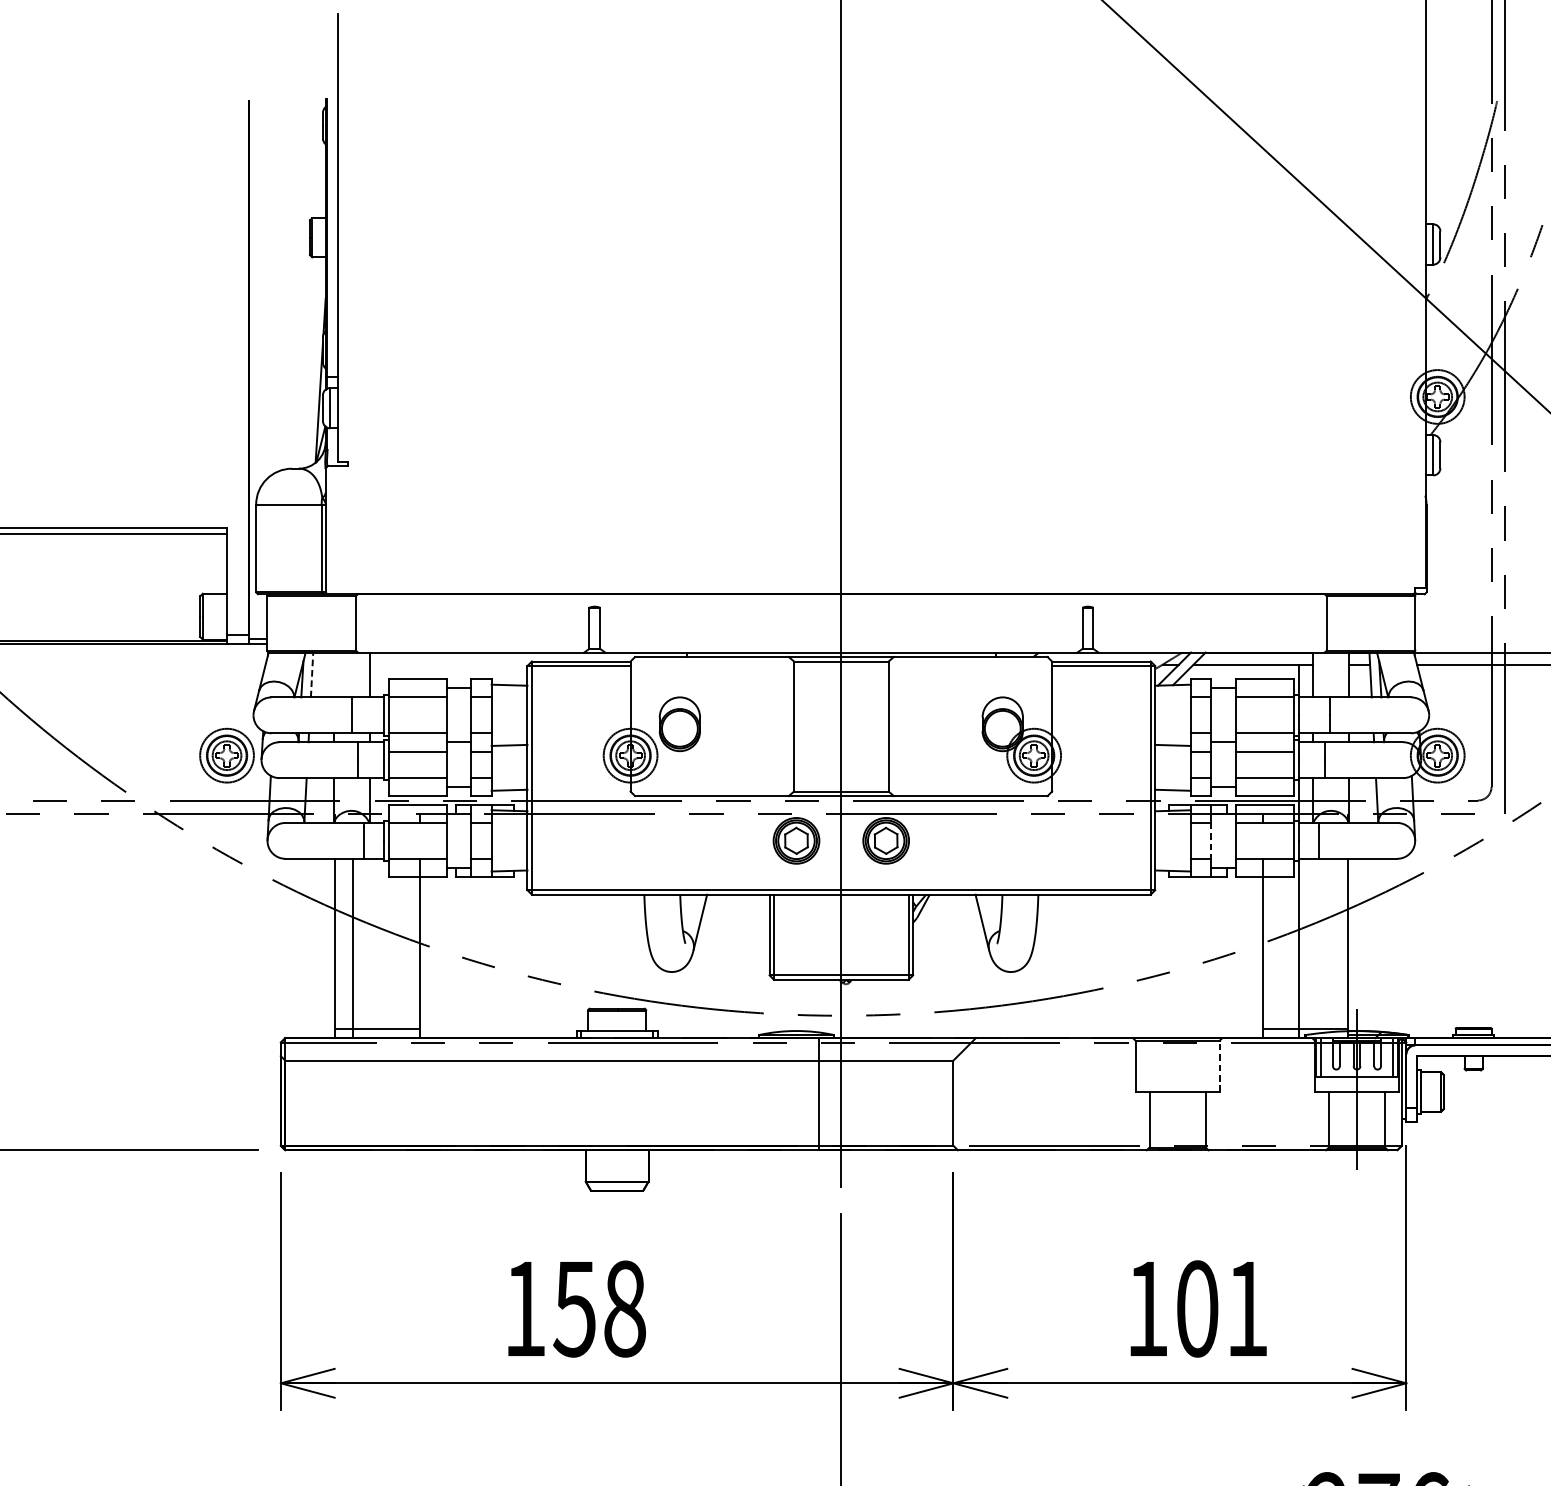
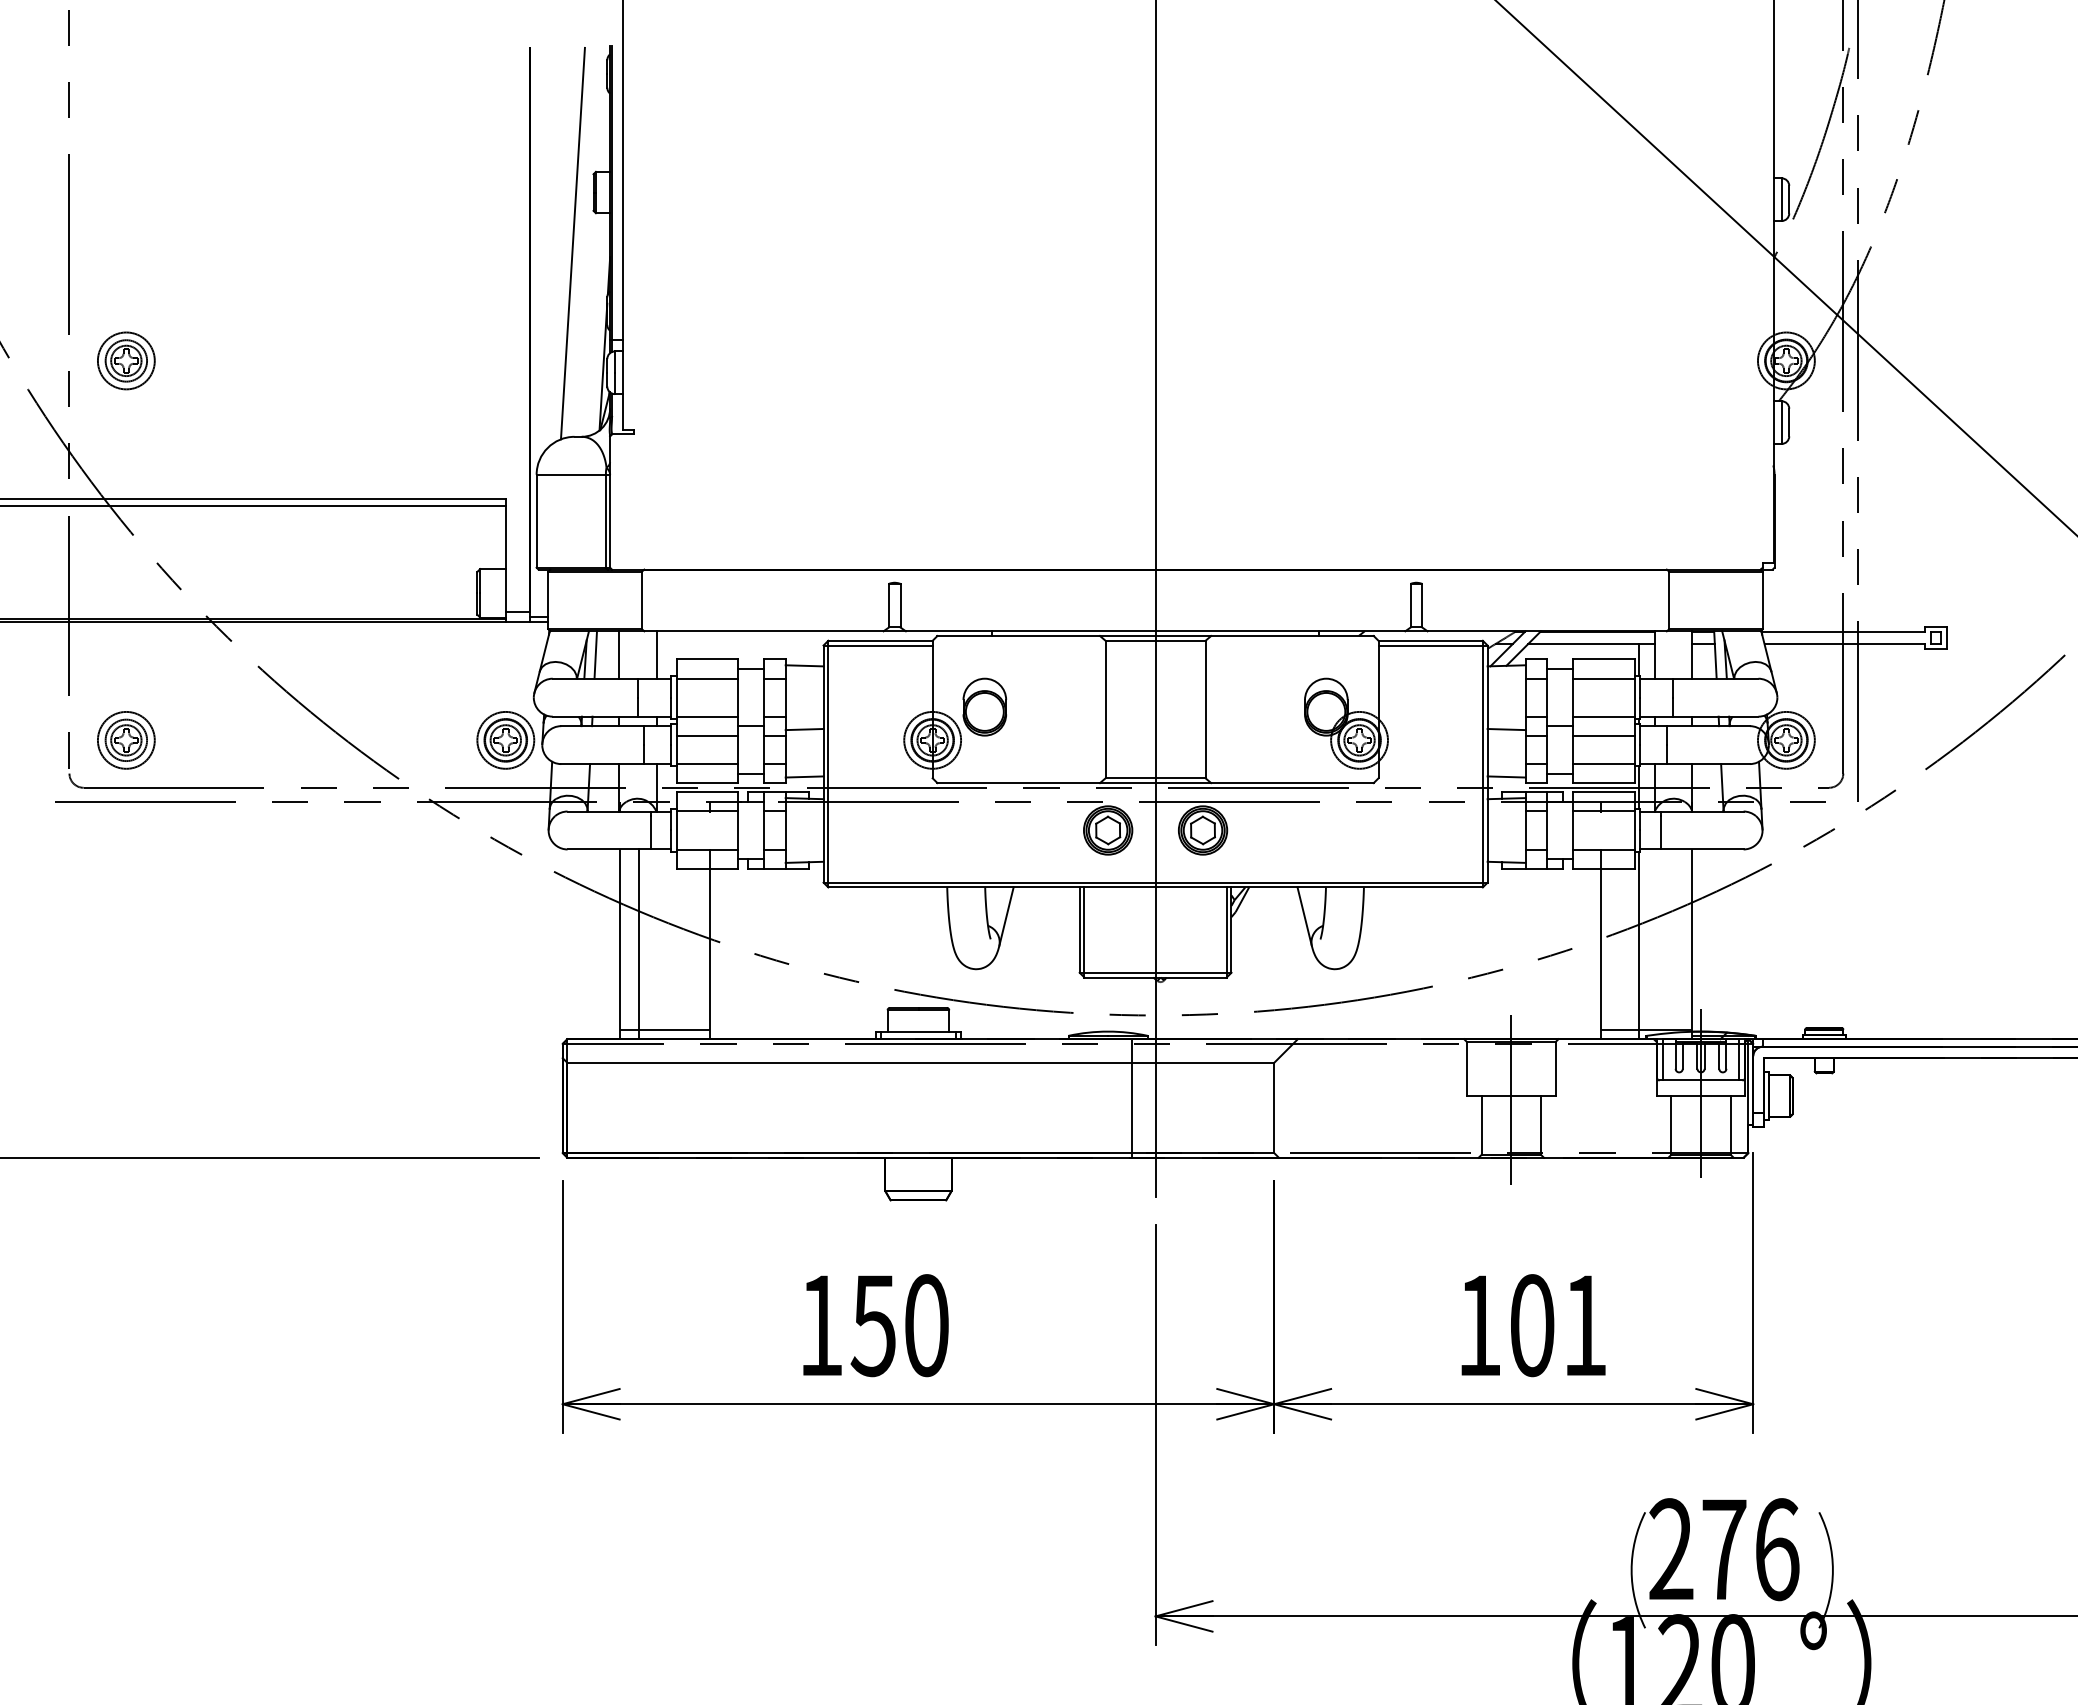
line: (290, 285) -> (572, 243), added
line: (333, 674) -> (618, 654), added
line: (311, 675) -> (595, 655), dashed -> solid
line: (1210, 840) -> (1546, 830), dashed -> solid
line: (1219, 1065) -> (1555, 1068), dashed -> solid
line: (1177, 1095) -> (1511, 1099), added
text: (624, 1308) -> (926, 1325), 158 -> 150

